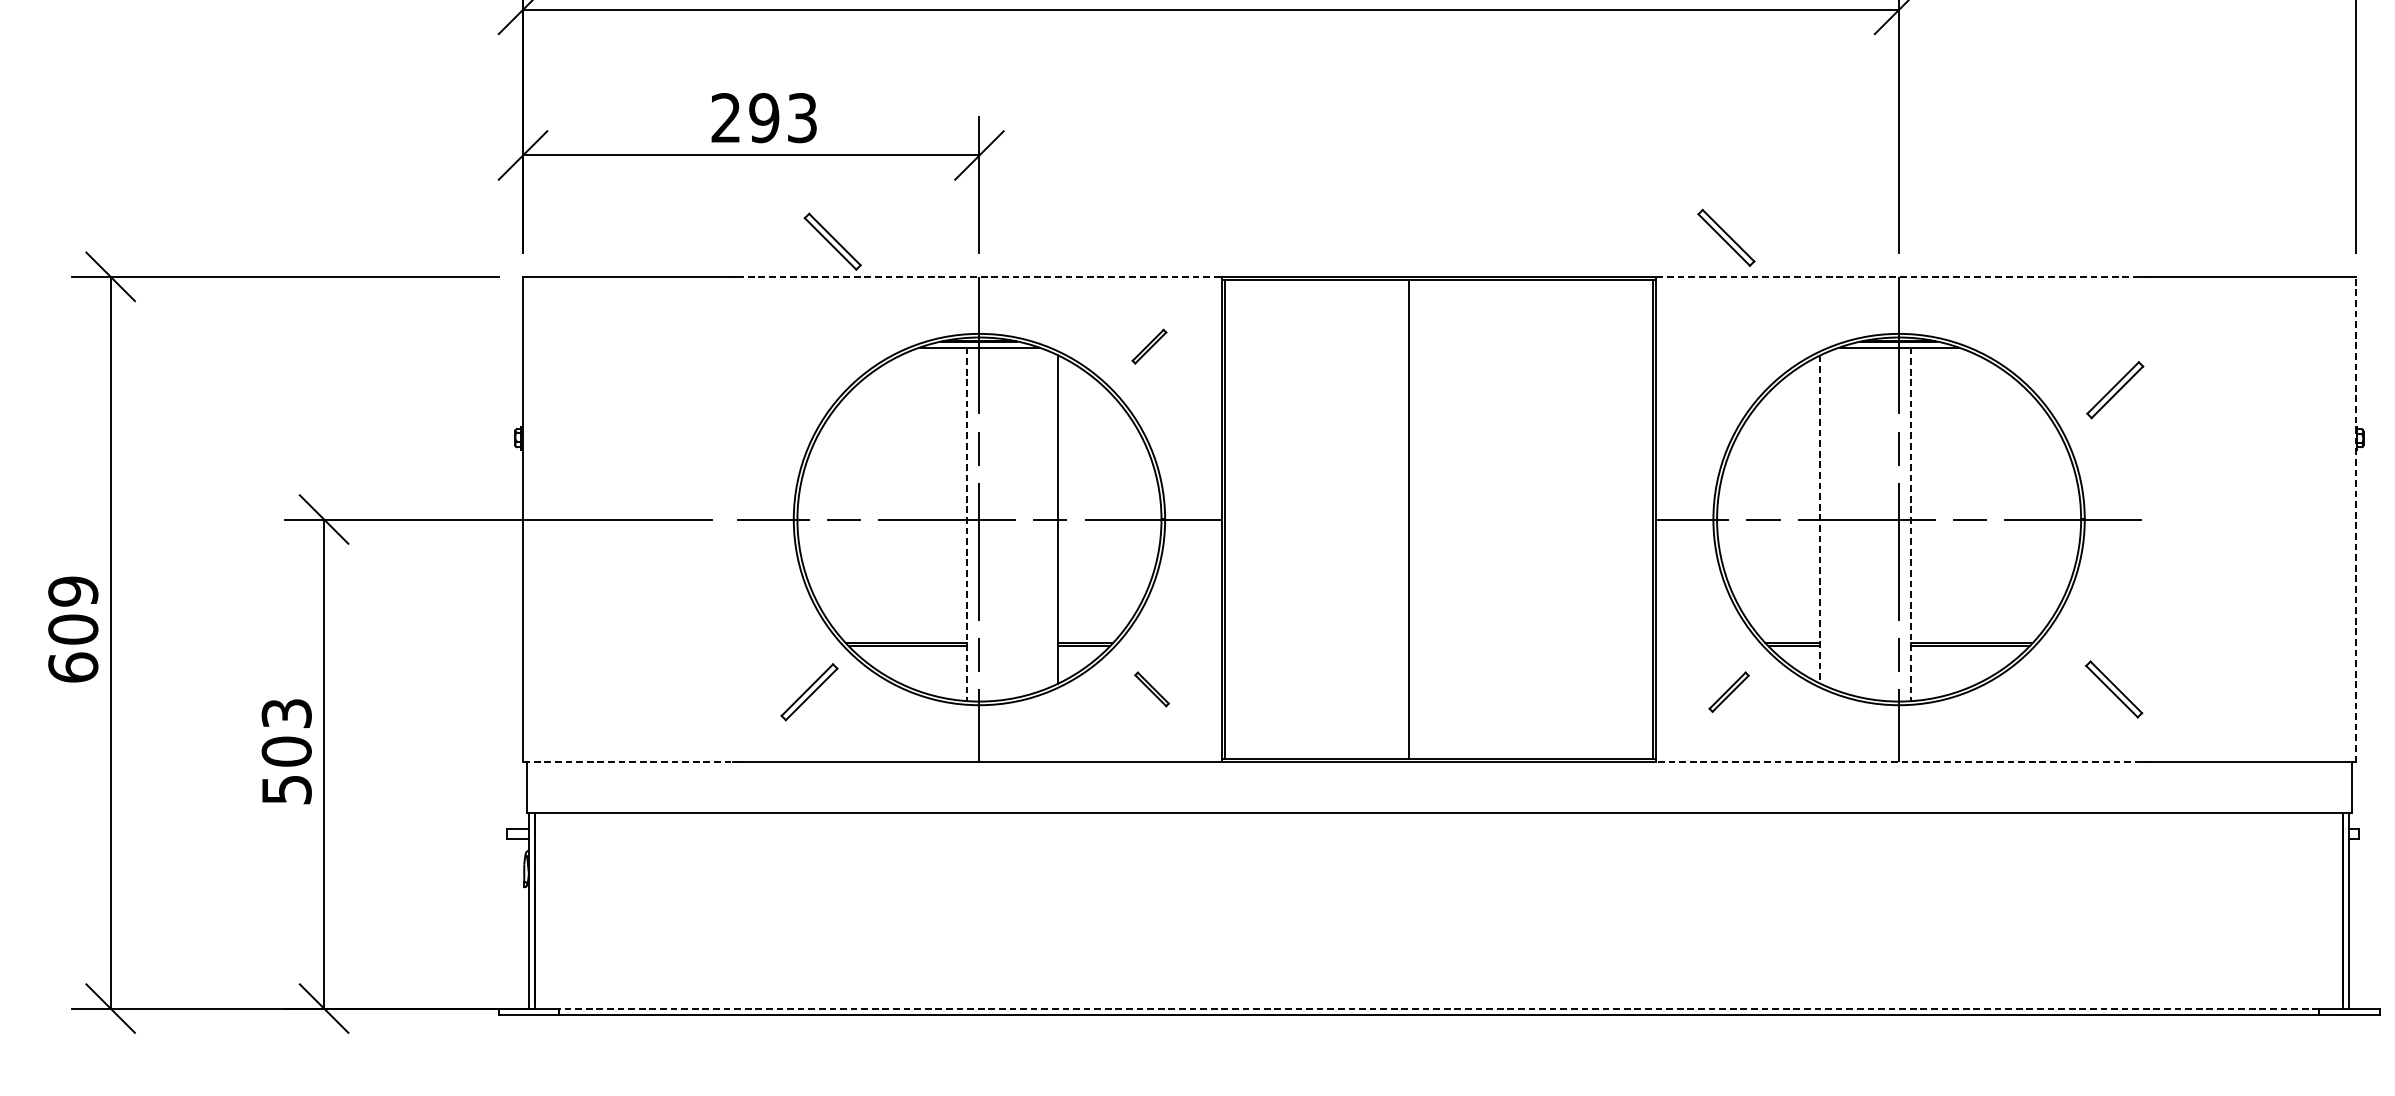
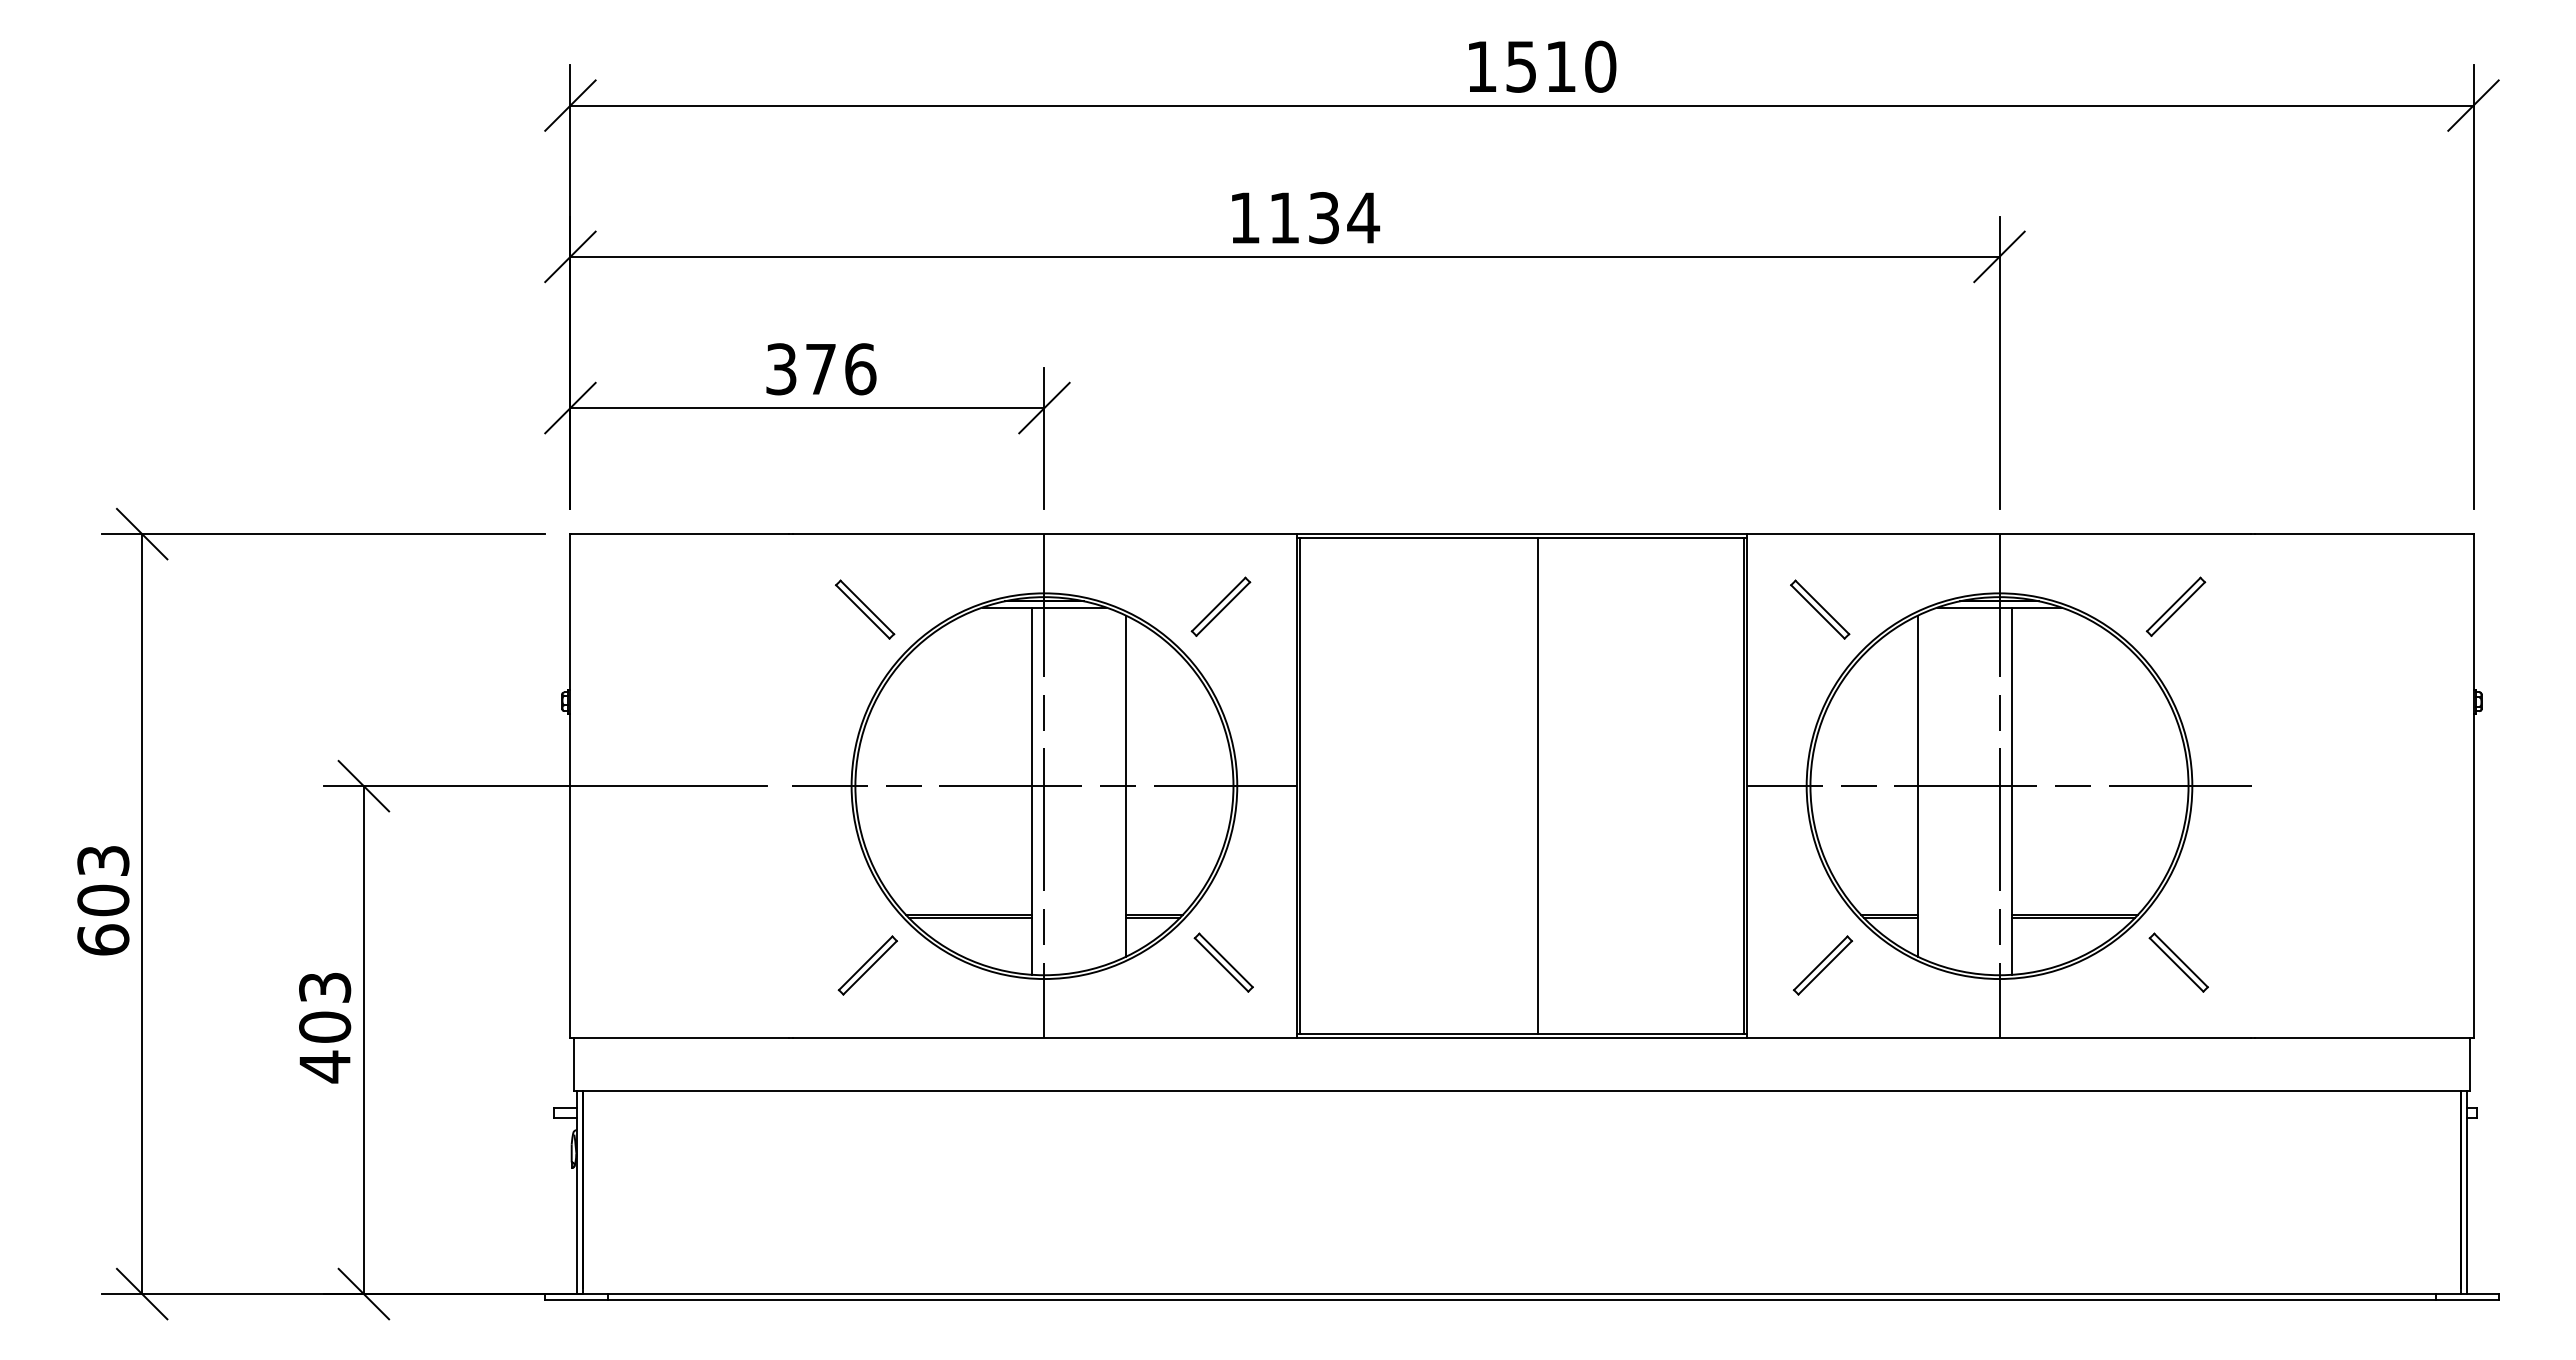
text: (764, 118) -> (821, 369), 293 -> 376
part: (1726, 237) -> (1820, 609), moved
part: (833, 241) -> (865, 609), moved
line: (979, 277) -> (1044, 534), dashed -> solid
line: (1899, 277) -> (1999, 534), dashed -> solid
part: (1148, 346) -> (1220, 606), size x1.67
part: (2114, 389) -> (2175, 606), moved
line: (1408, 518) -> (1537, 785), moved
line: (2355, 518) -> (2473, 785), dashed -> solid
line: (1820, 519) -> (1917, 786), dashed -> solid
line: (967, 524) -> (1031, 791), dashed -> solid
line: (1911, 524) -> (2012, 791), dashed -> solid
text: (73, 591) -> (103, 860), 609 -> 603
part: (1151, 689) -> (1223, 962), size x1.67
part: (2113, 689) -> (2178, 962), moved
part: (1728, 692) -> (1822, 965), size x1.43
line: (629, 762) -> (680, 1038), dashed -> solid
line: (1899, 762) -> (1999, 1038), dashed -> solid
text: (287, 789) -> (325, 1066), 503 -> 403
line: (1438, 1008) -> (1521, 1294), dashed -> solid

